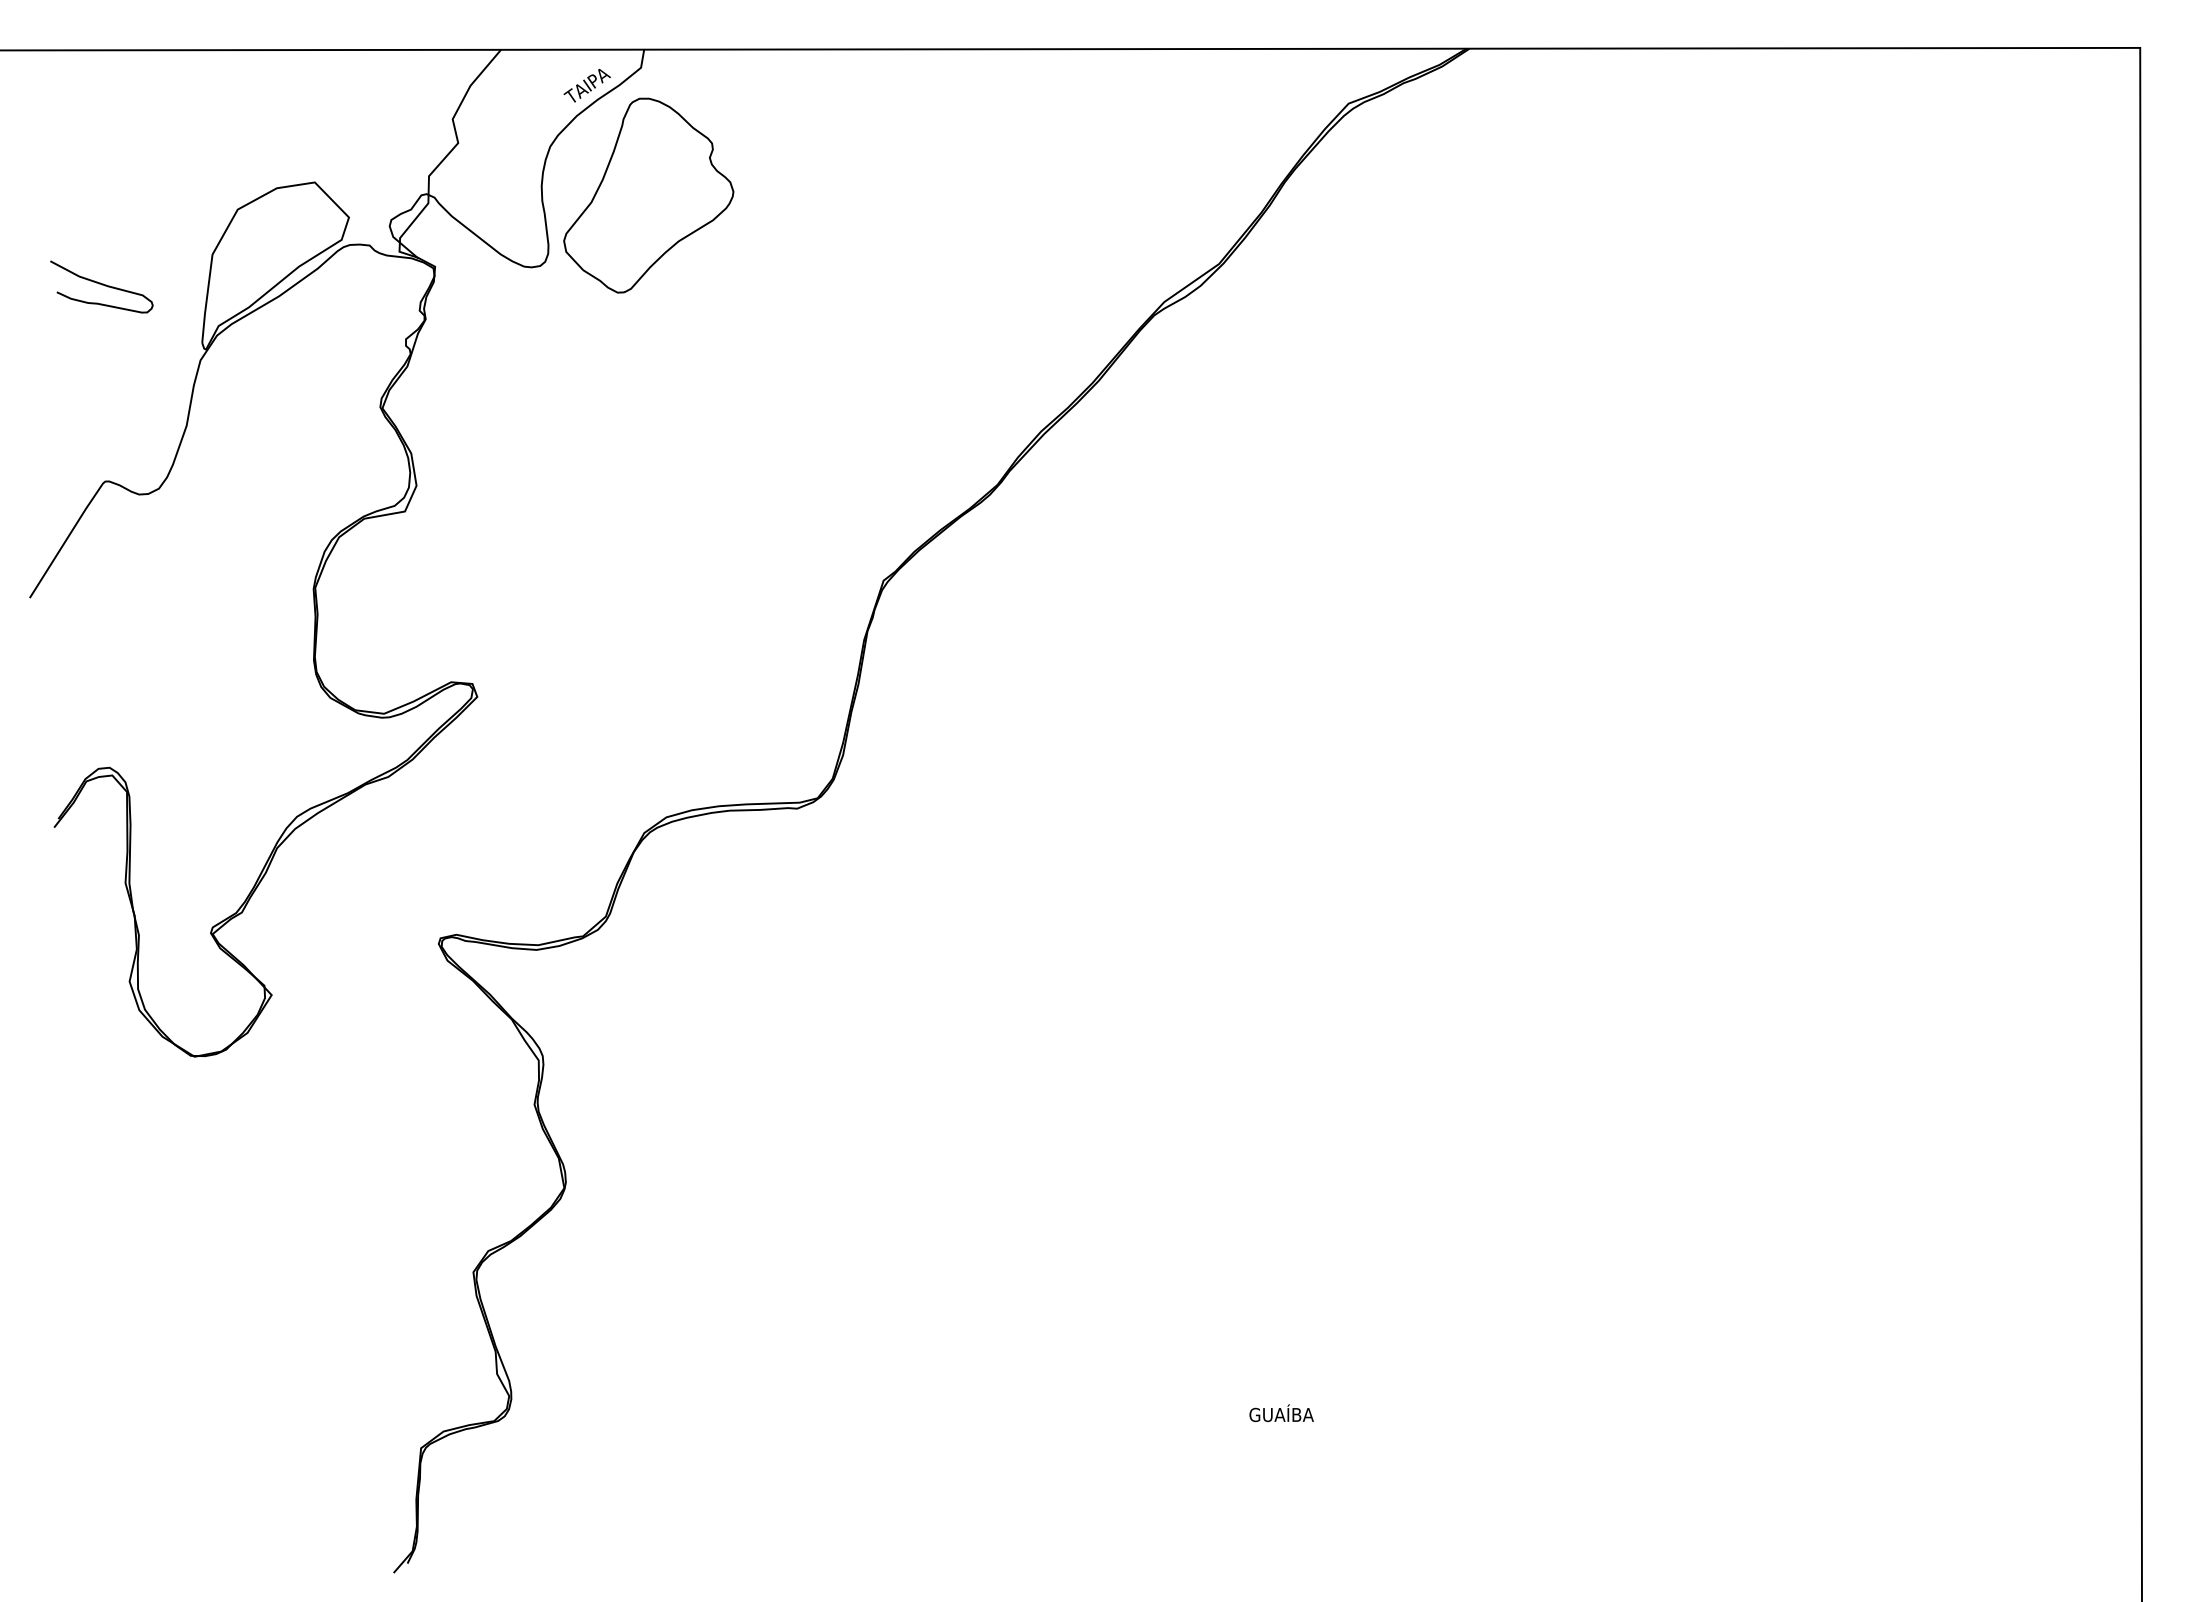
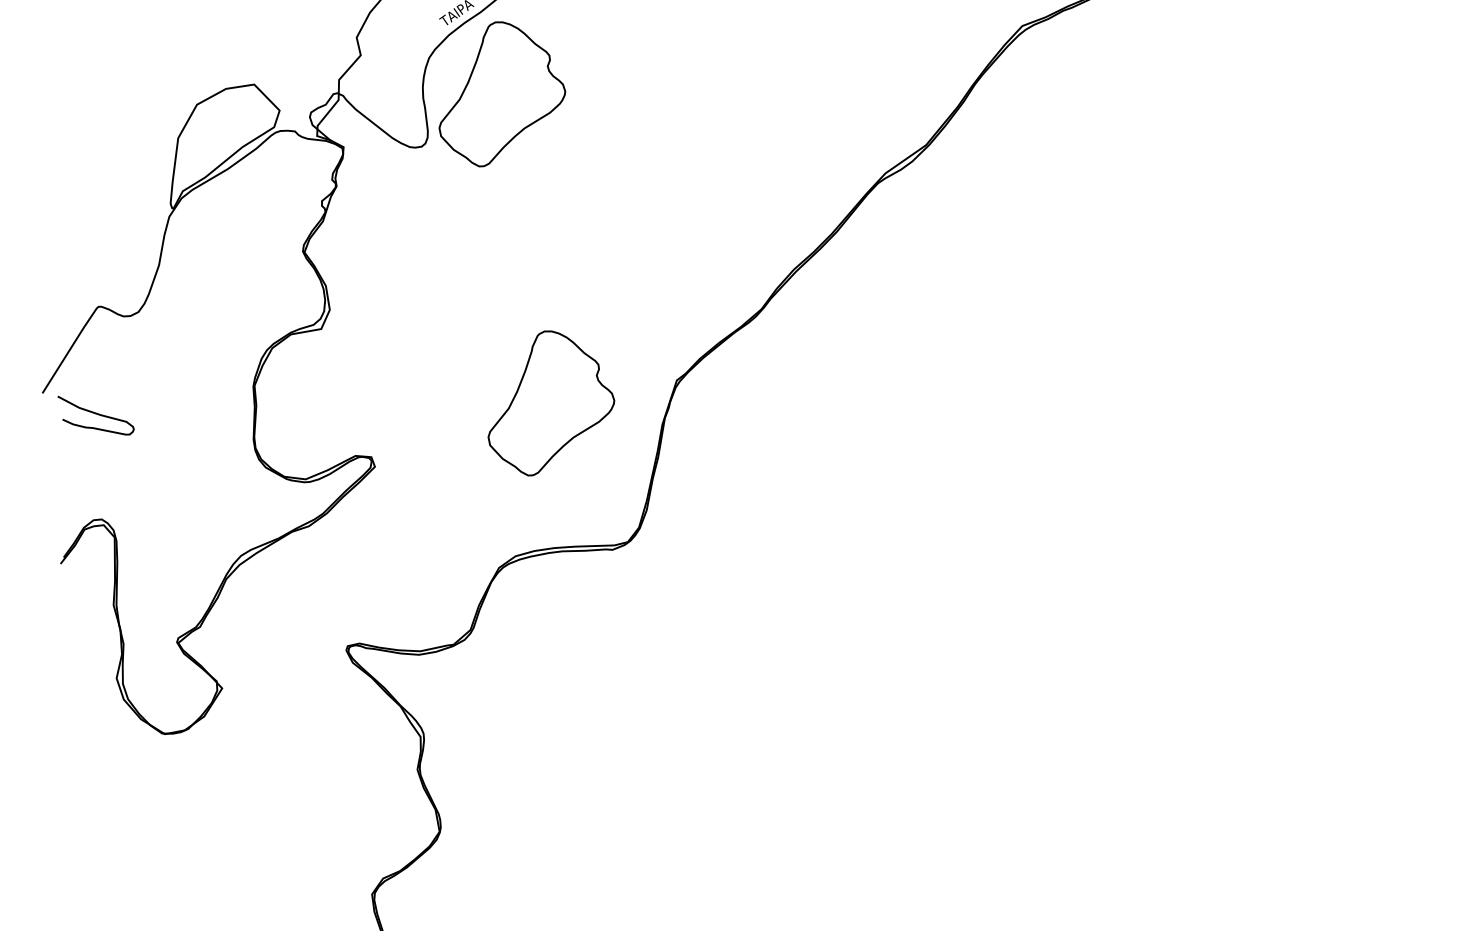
curve: (102, 285) -> (96, 414), moved
part: (714, 611) -> (551, 403), added

